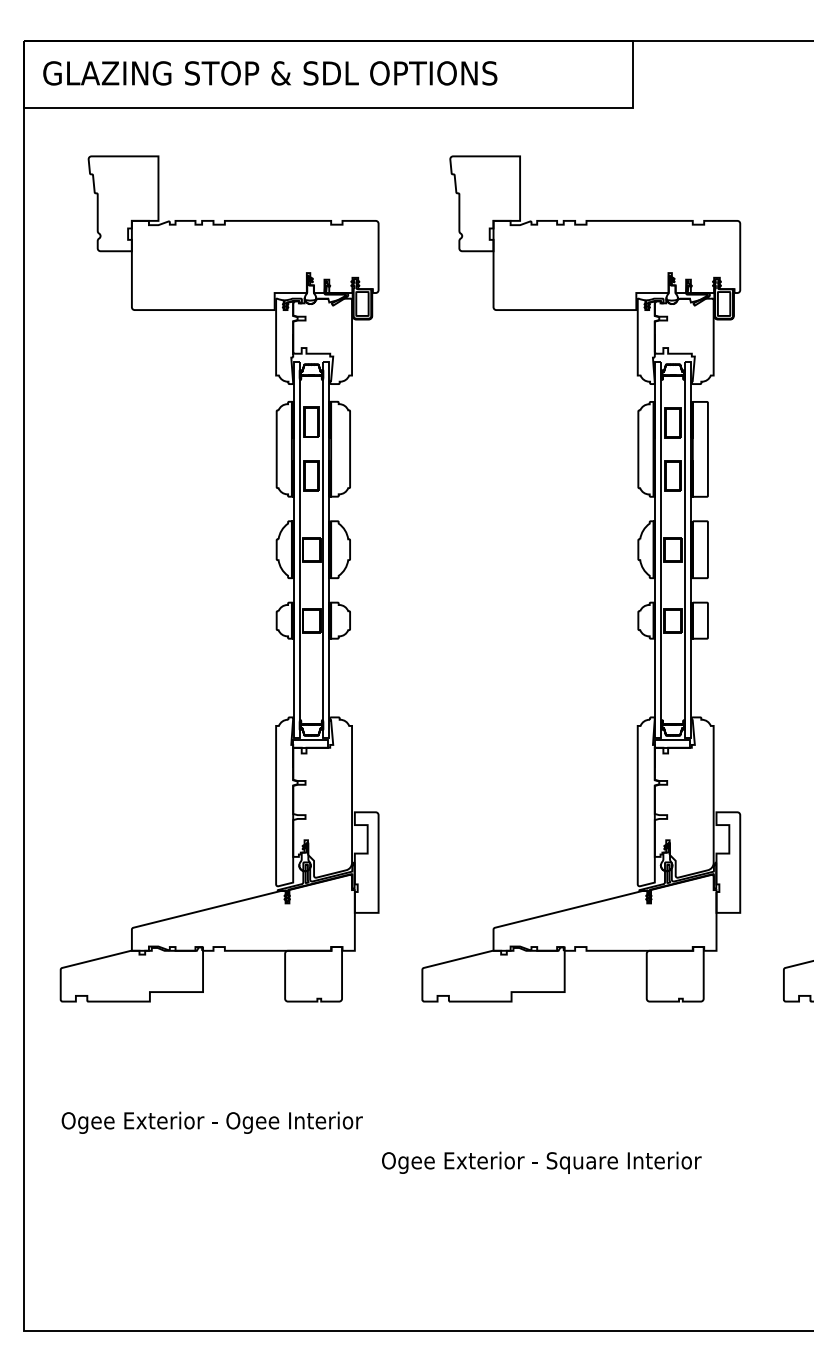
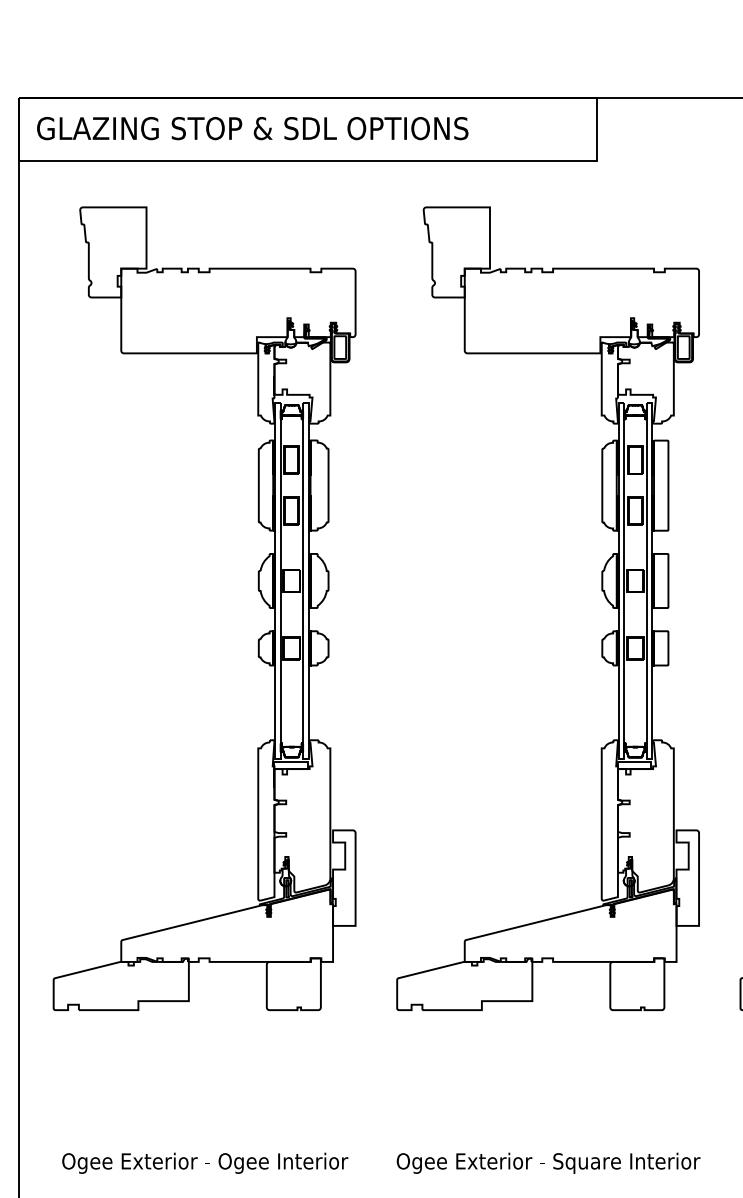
text: (211, 1122) -> (204, 1163), moved
text: (541, 1162) -> (548, 1163), moved

